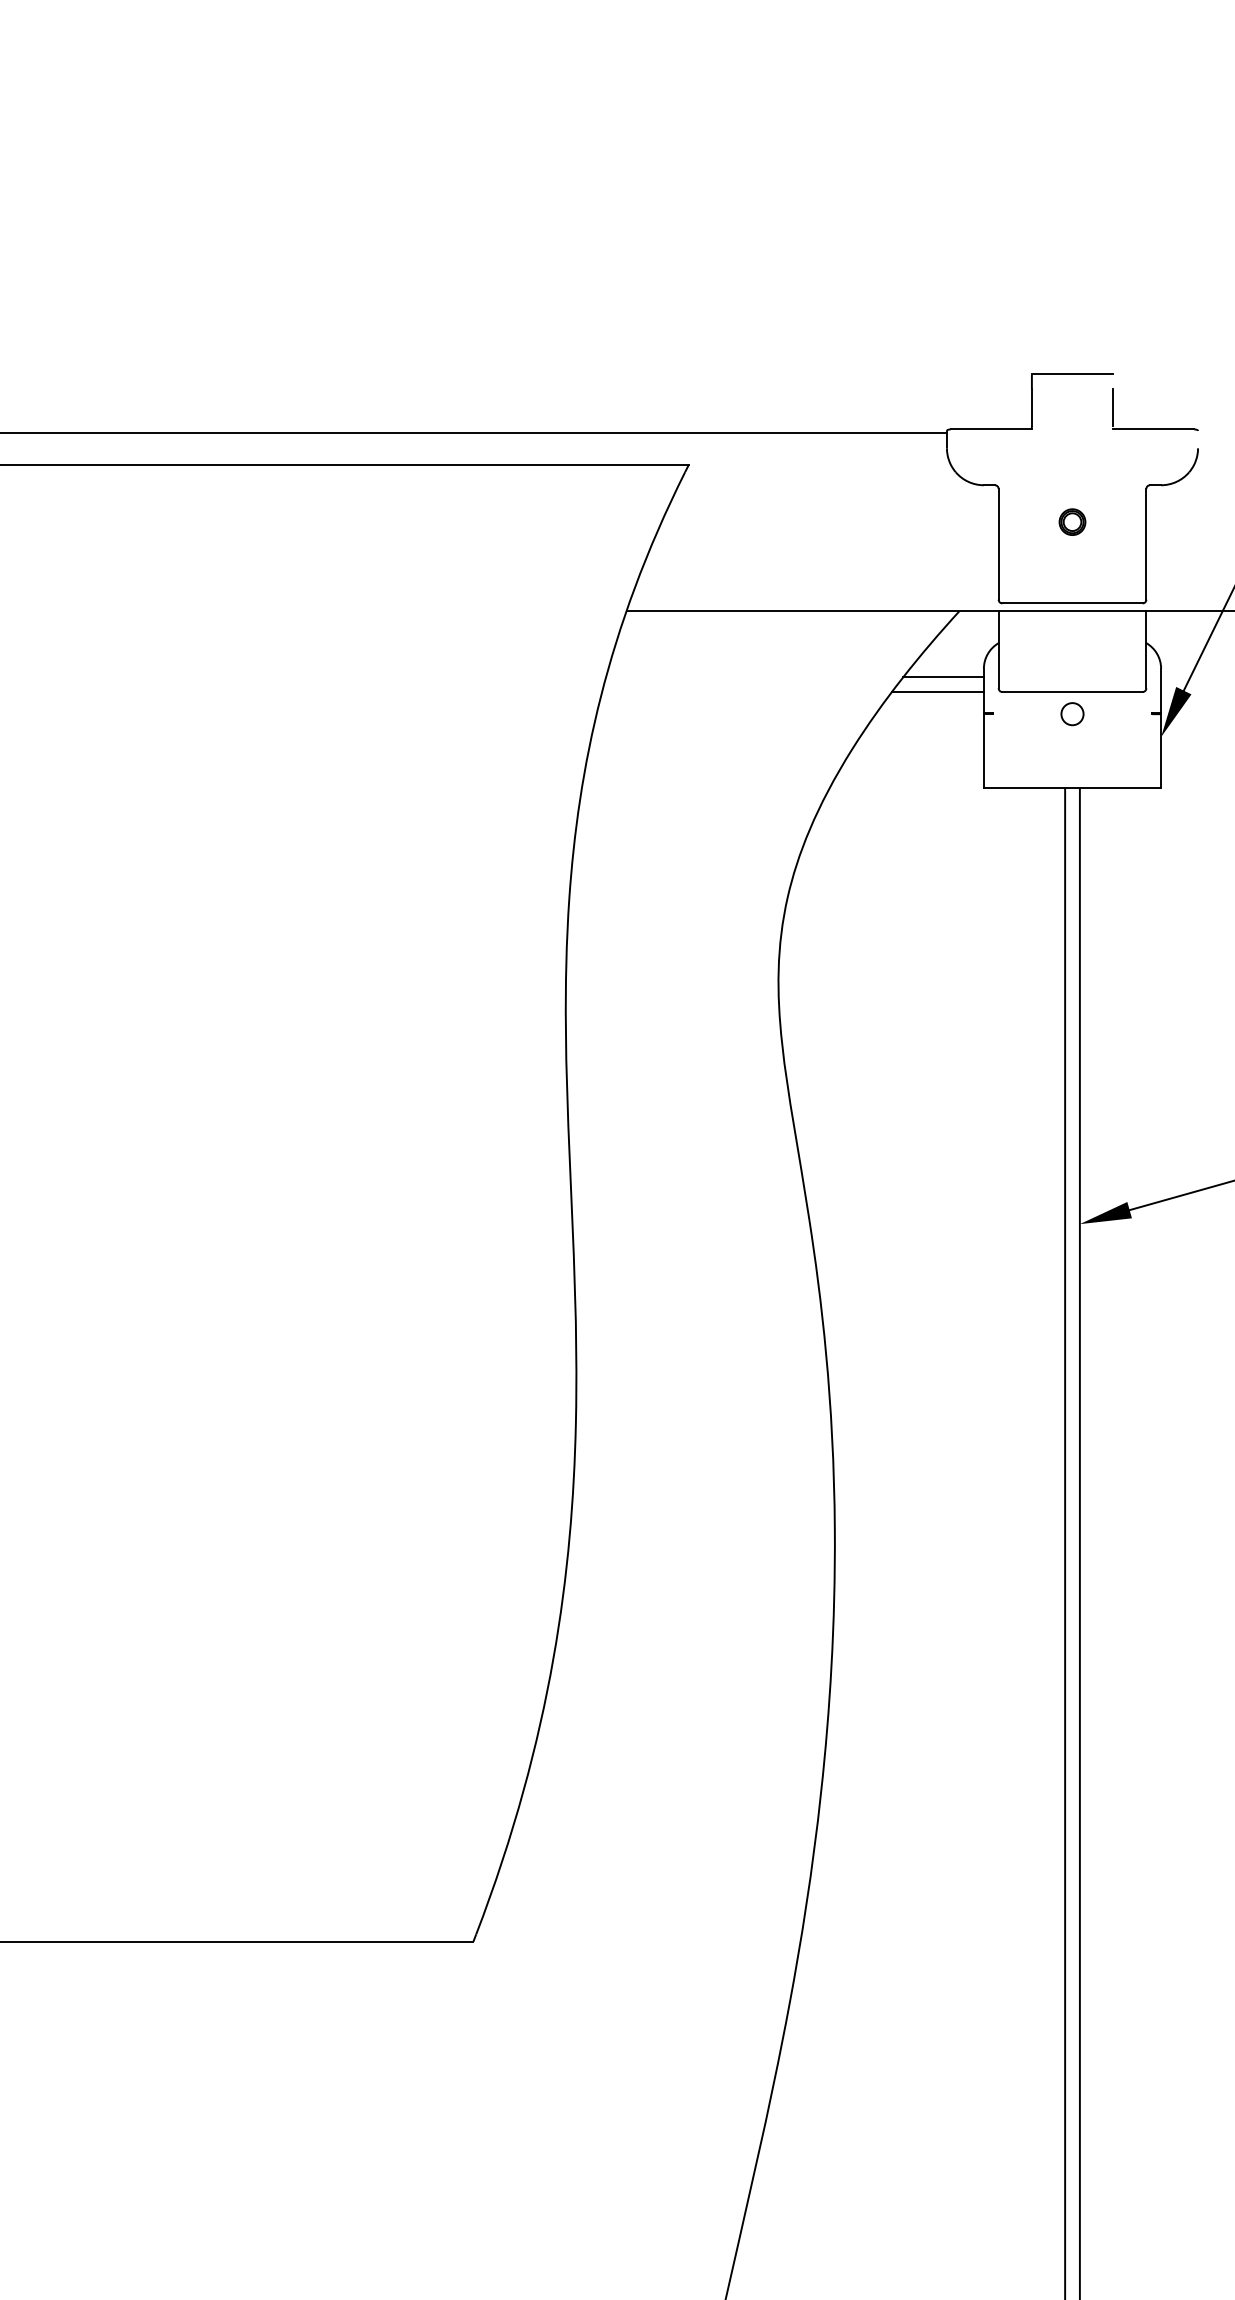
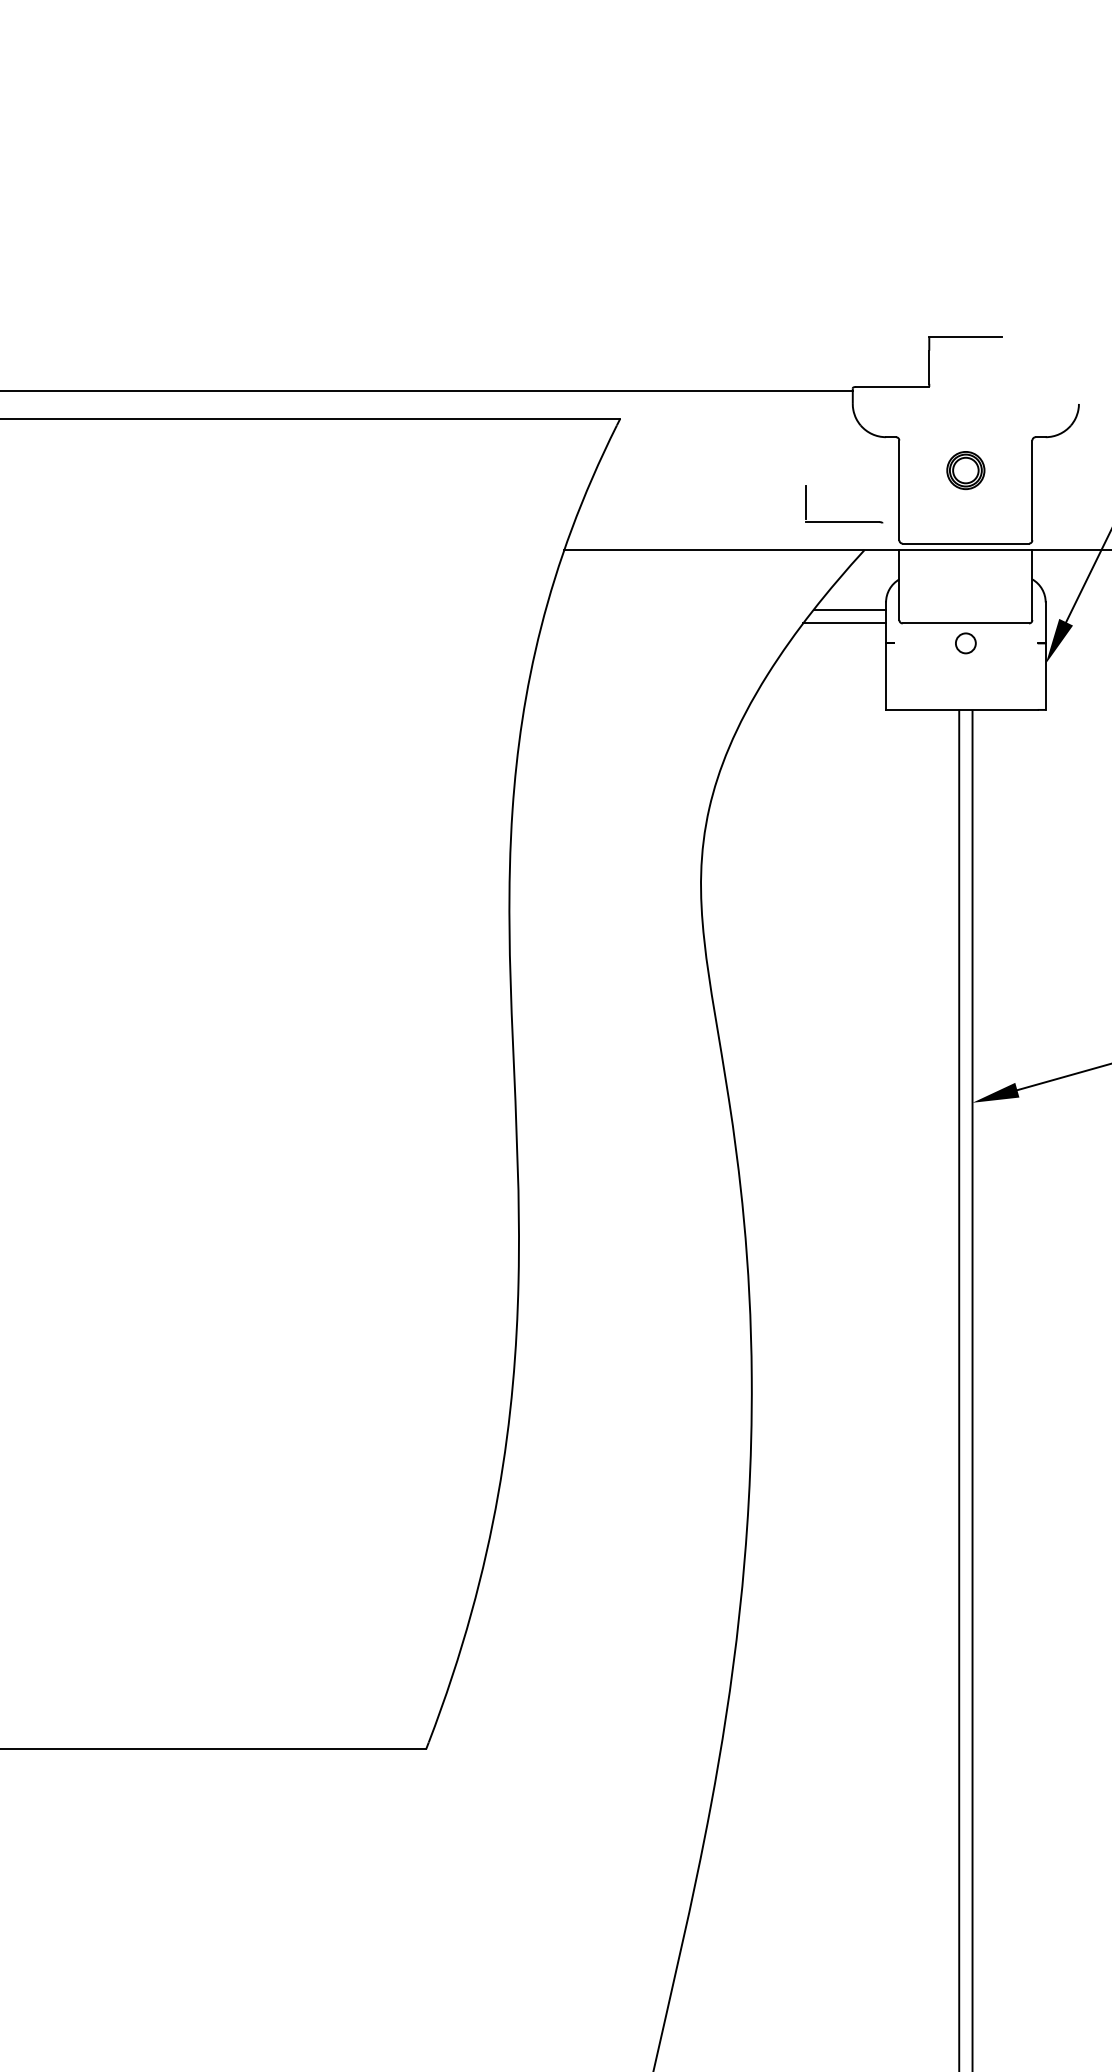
part: (1155, 428) -> (844, 521), moved
part: (1072, 521) -> (965, 469), size x1.6

